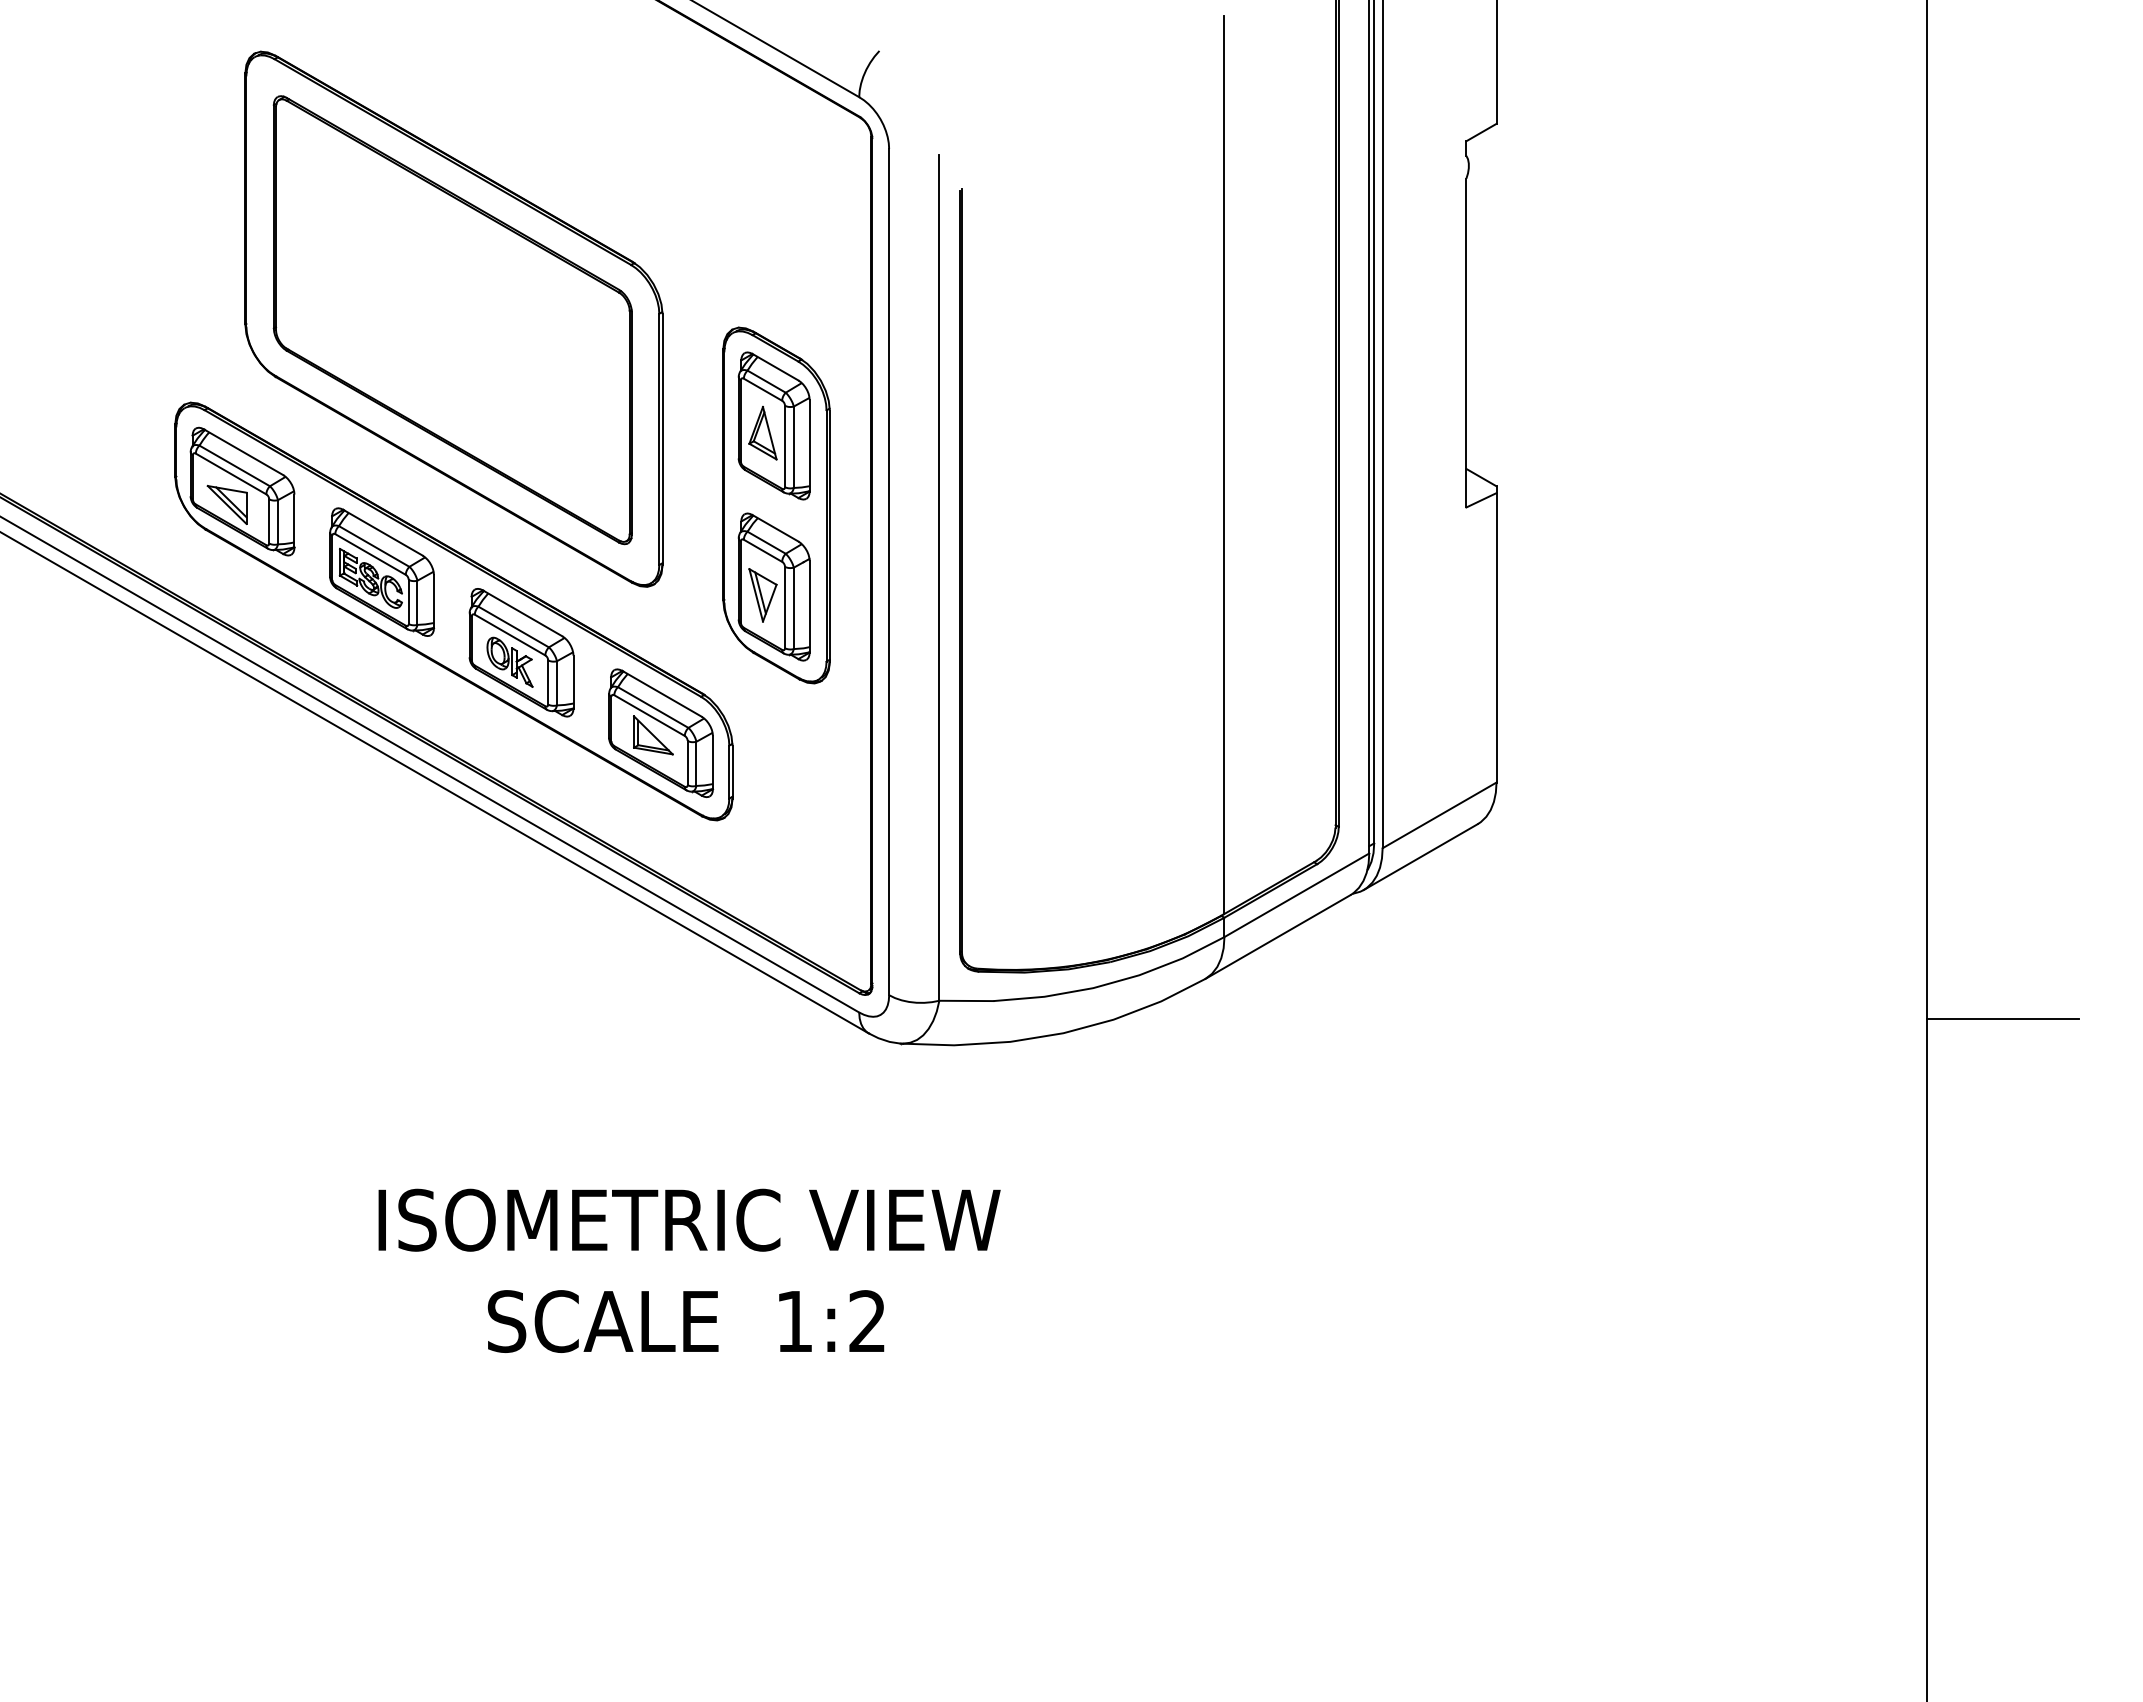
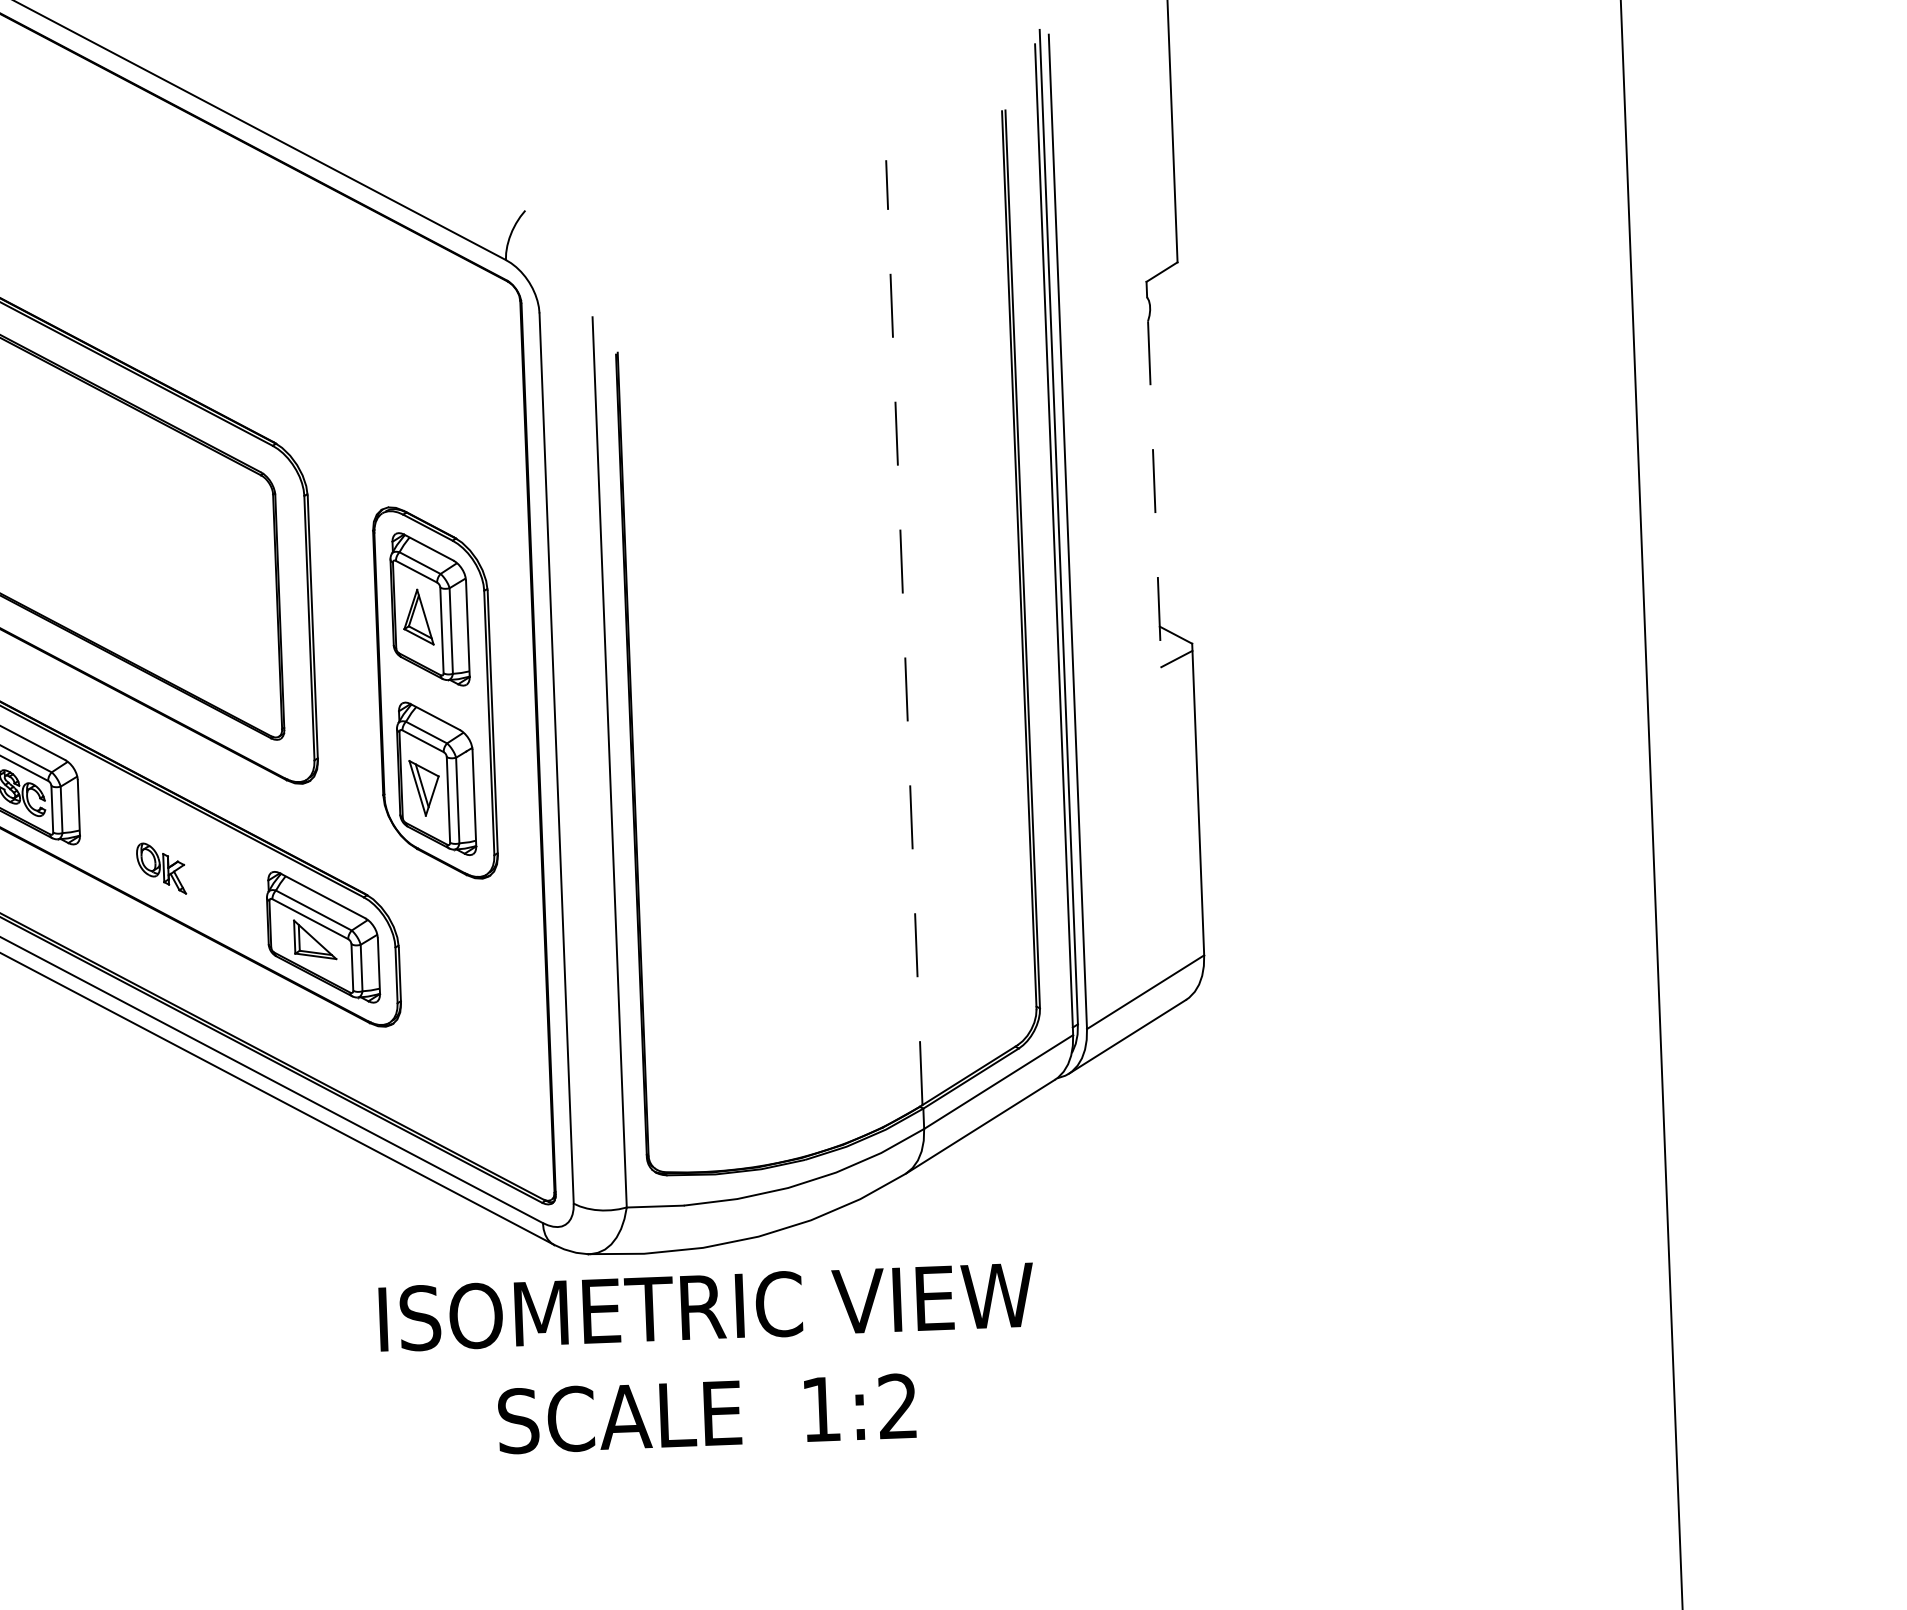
line: (1466, 343) -> (1154, 494), solid -> dashed
line: (1223, 464) -> (904, 631), solid -> dashed
part: (521, 652) -> (173, 857), removed
line: (2002, 1019) -> (1746, 1184), removed
text: (689, 1270) -> (708, 1360), moved

